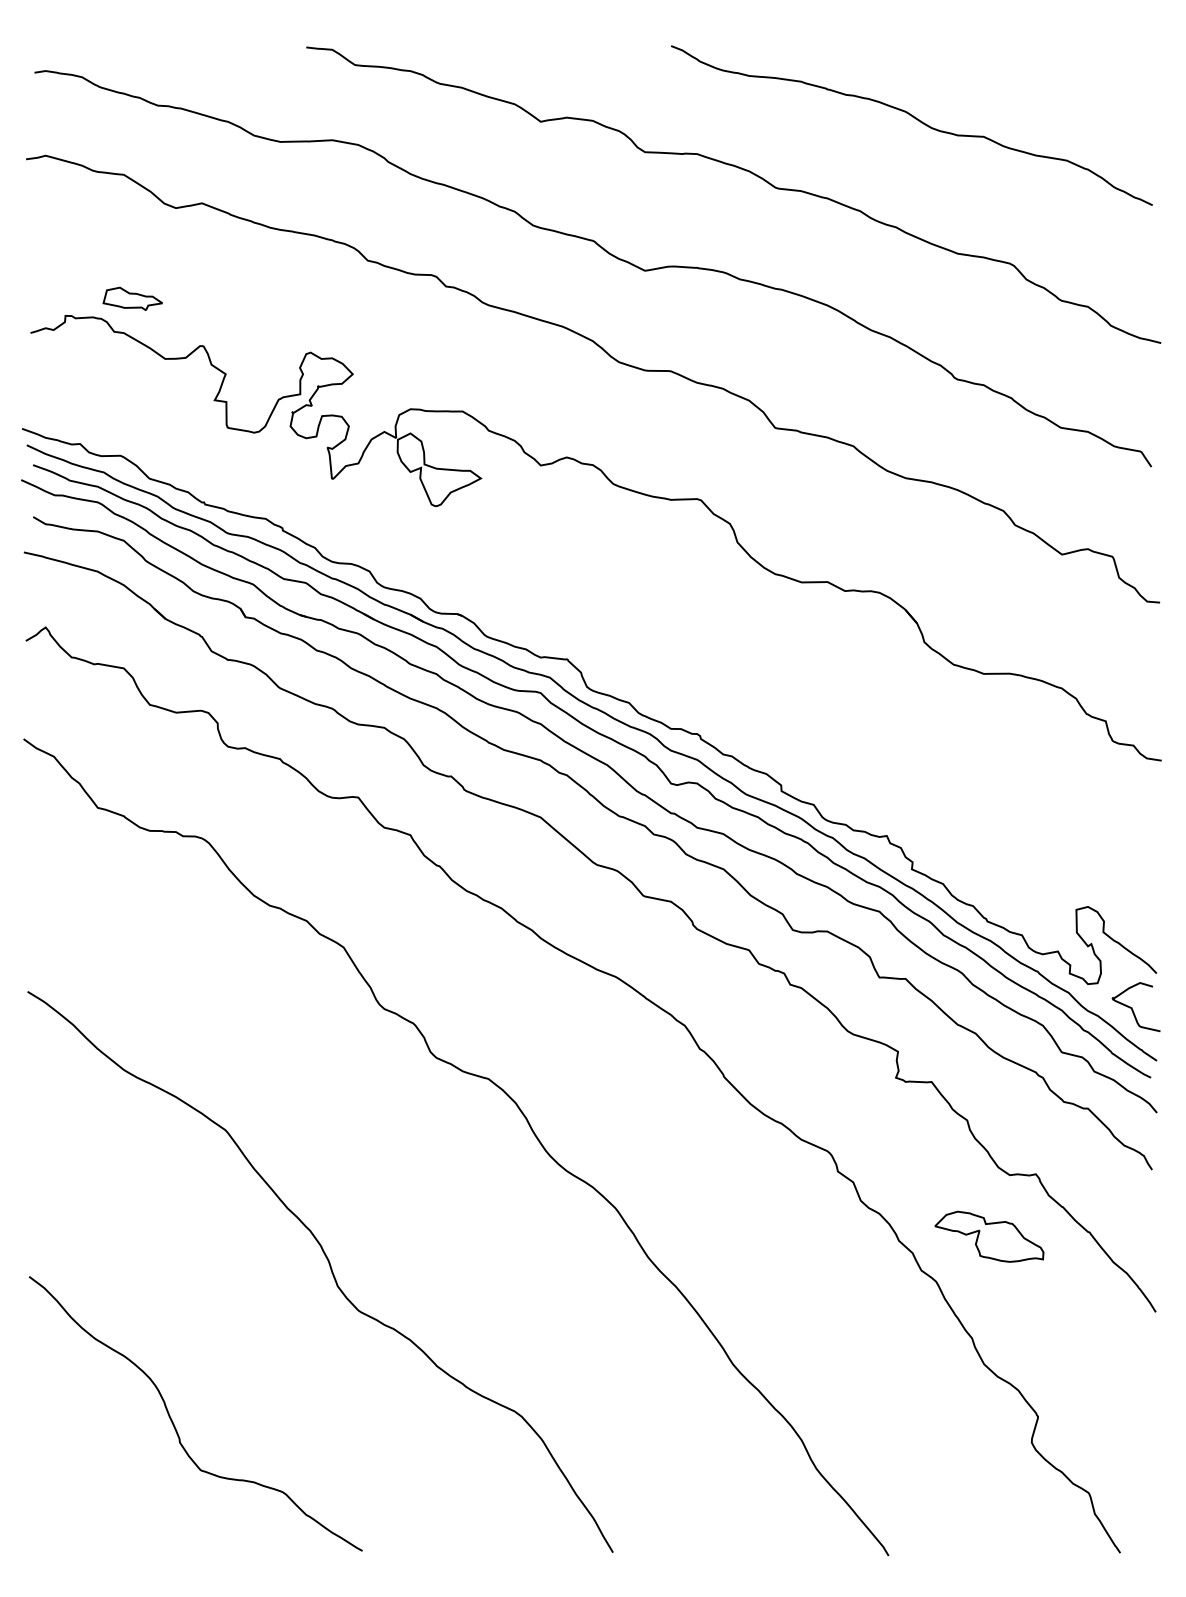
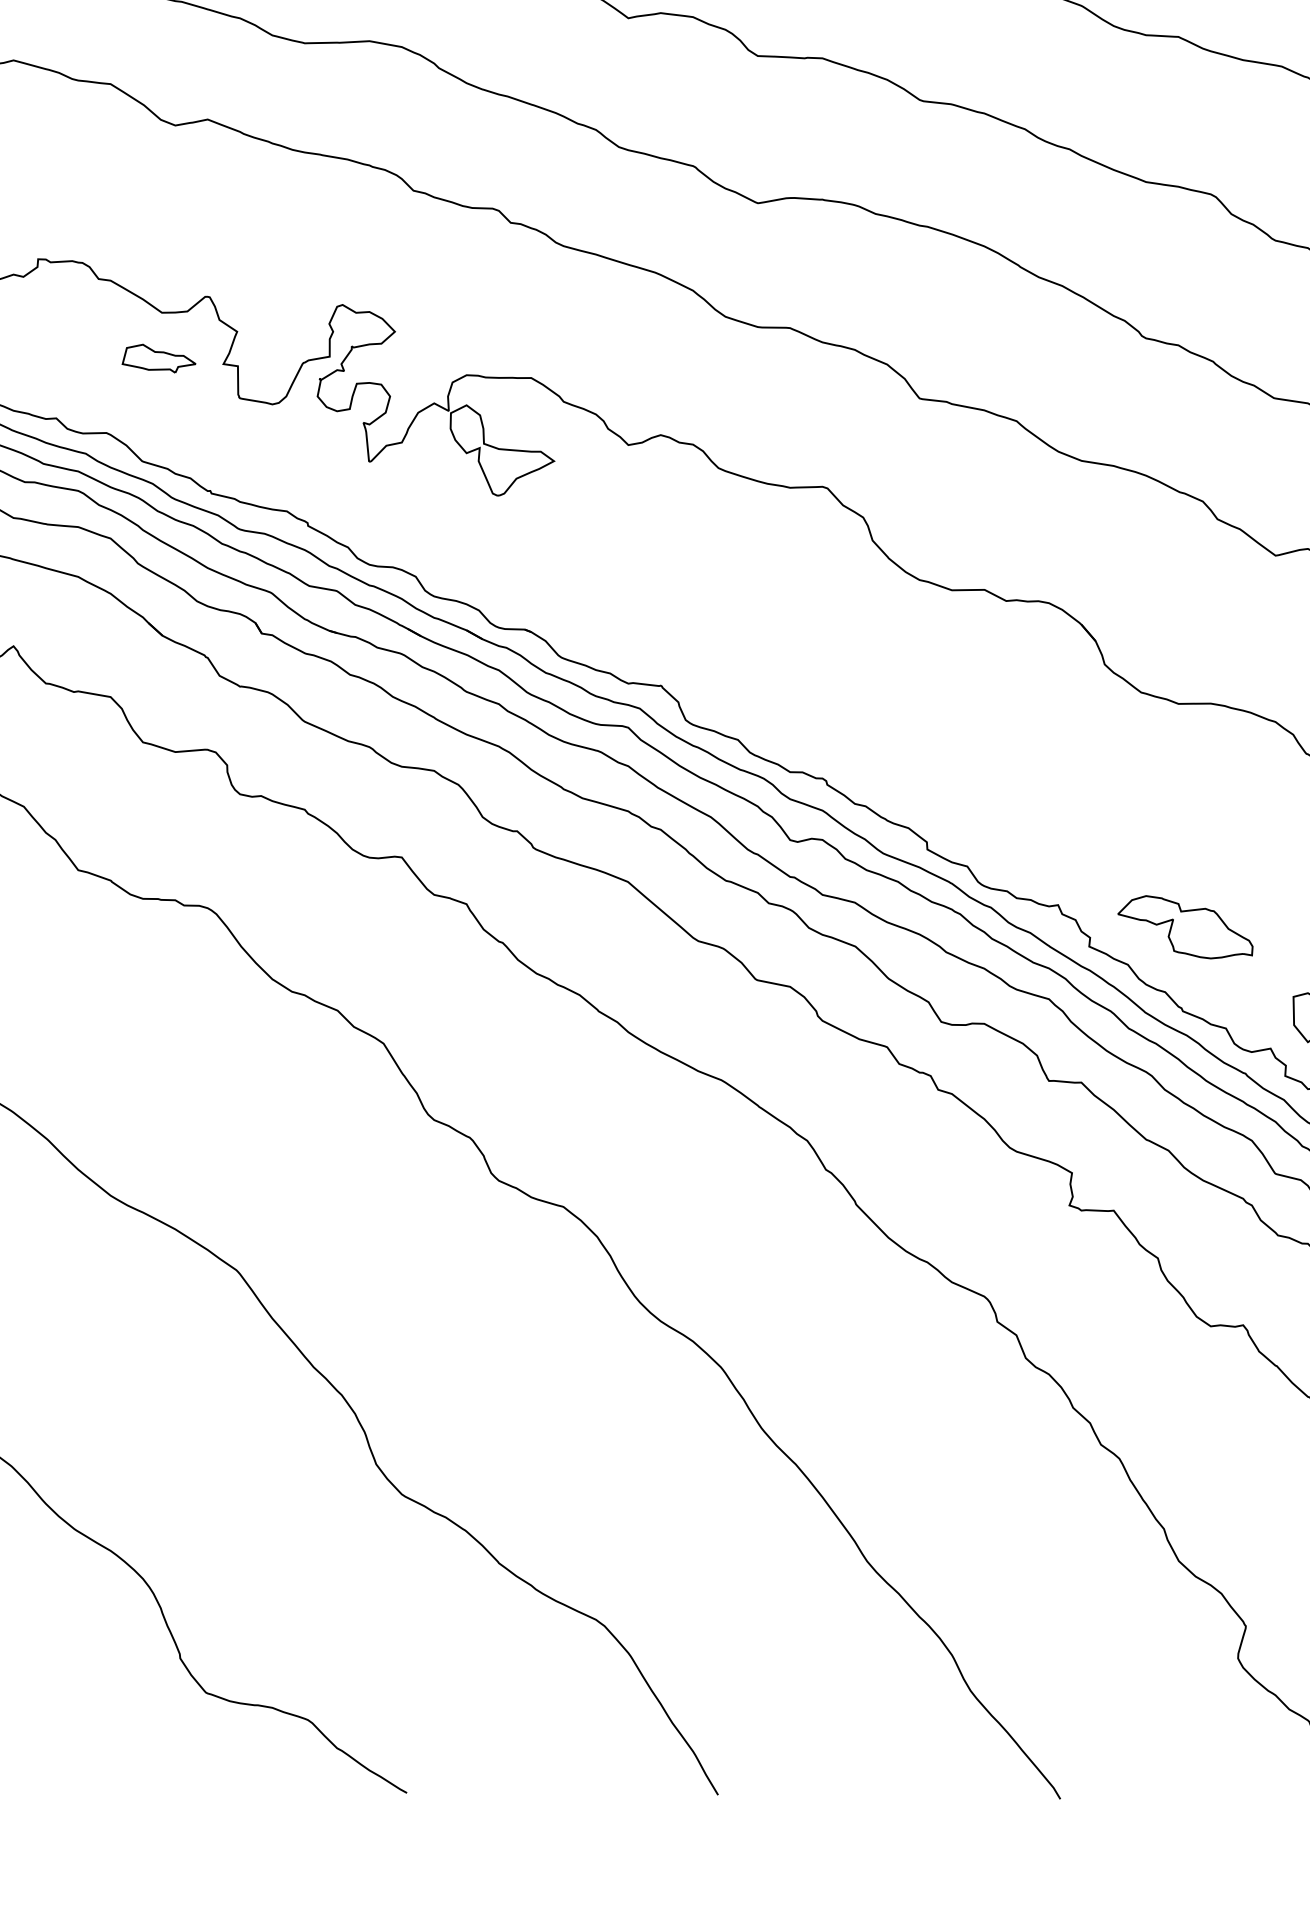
part: (132, 298) -> (158, 358), moved
part: (989, 1236) -> (1185, 926), moved

